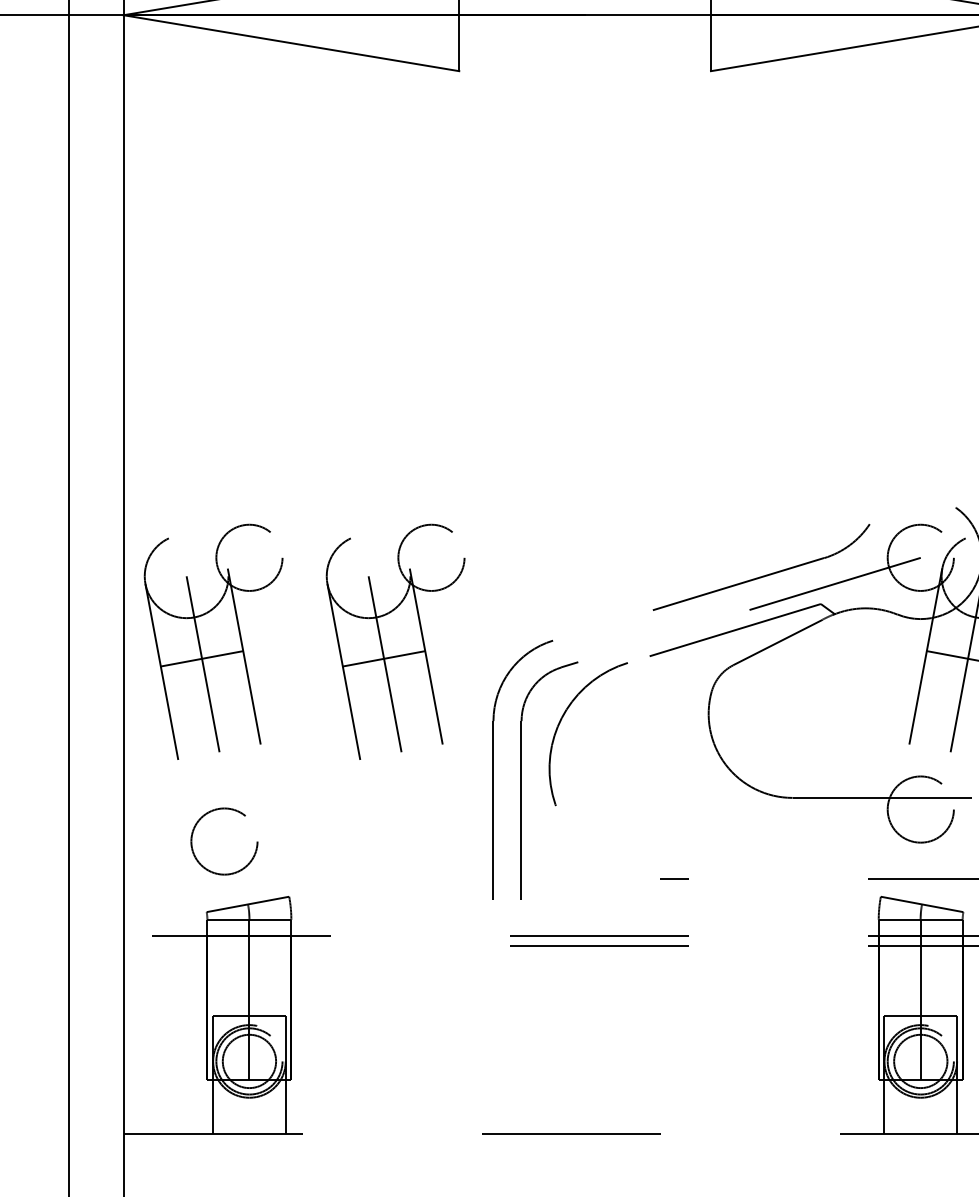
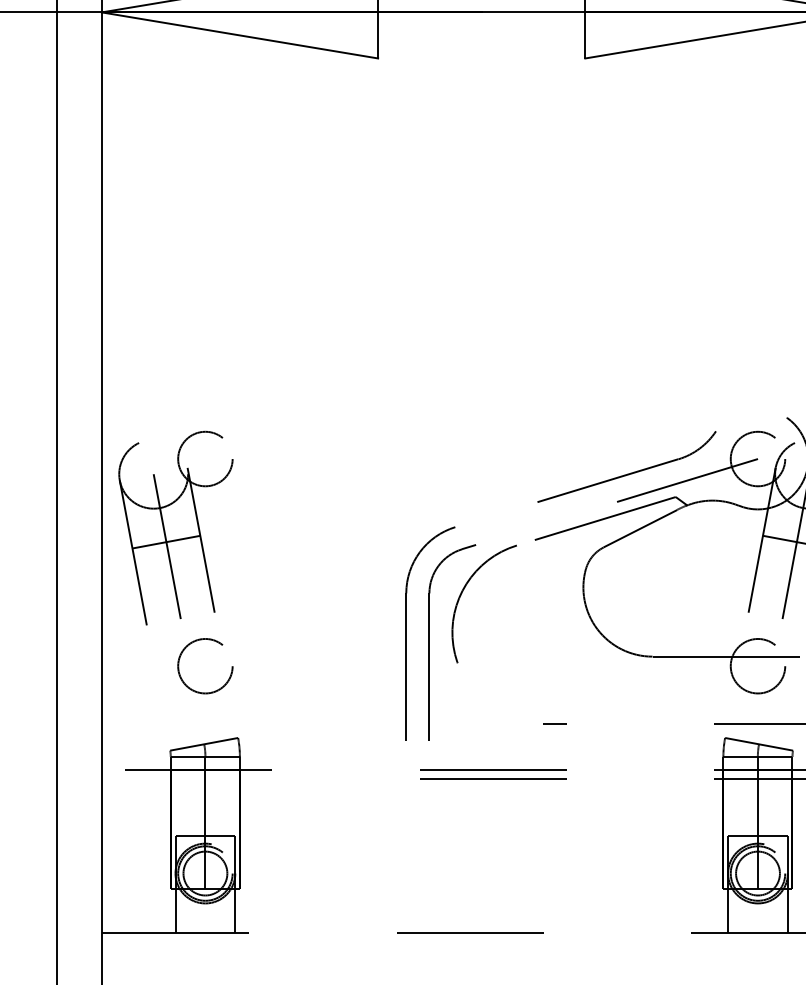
part: (395, 641) -> (325, 527), removed
circle: (224, 841) -> (205, 666), moved

